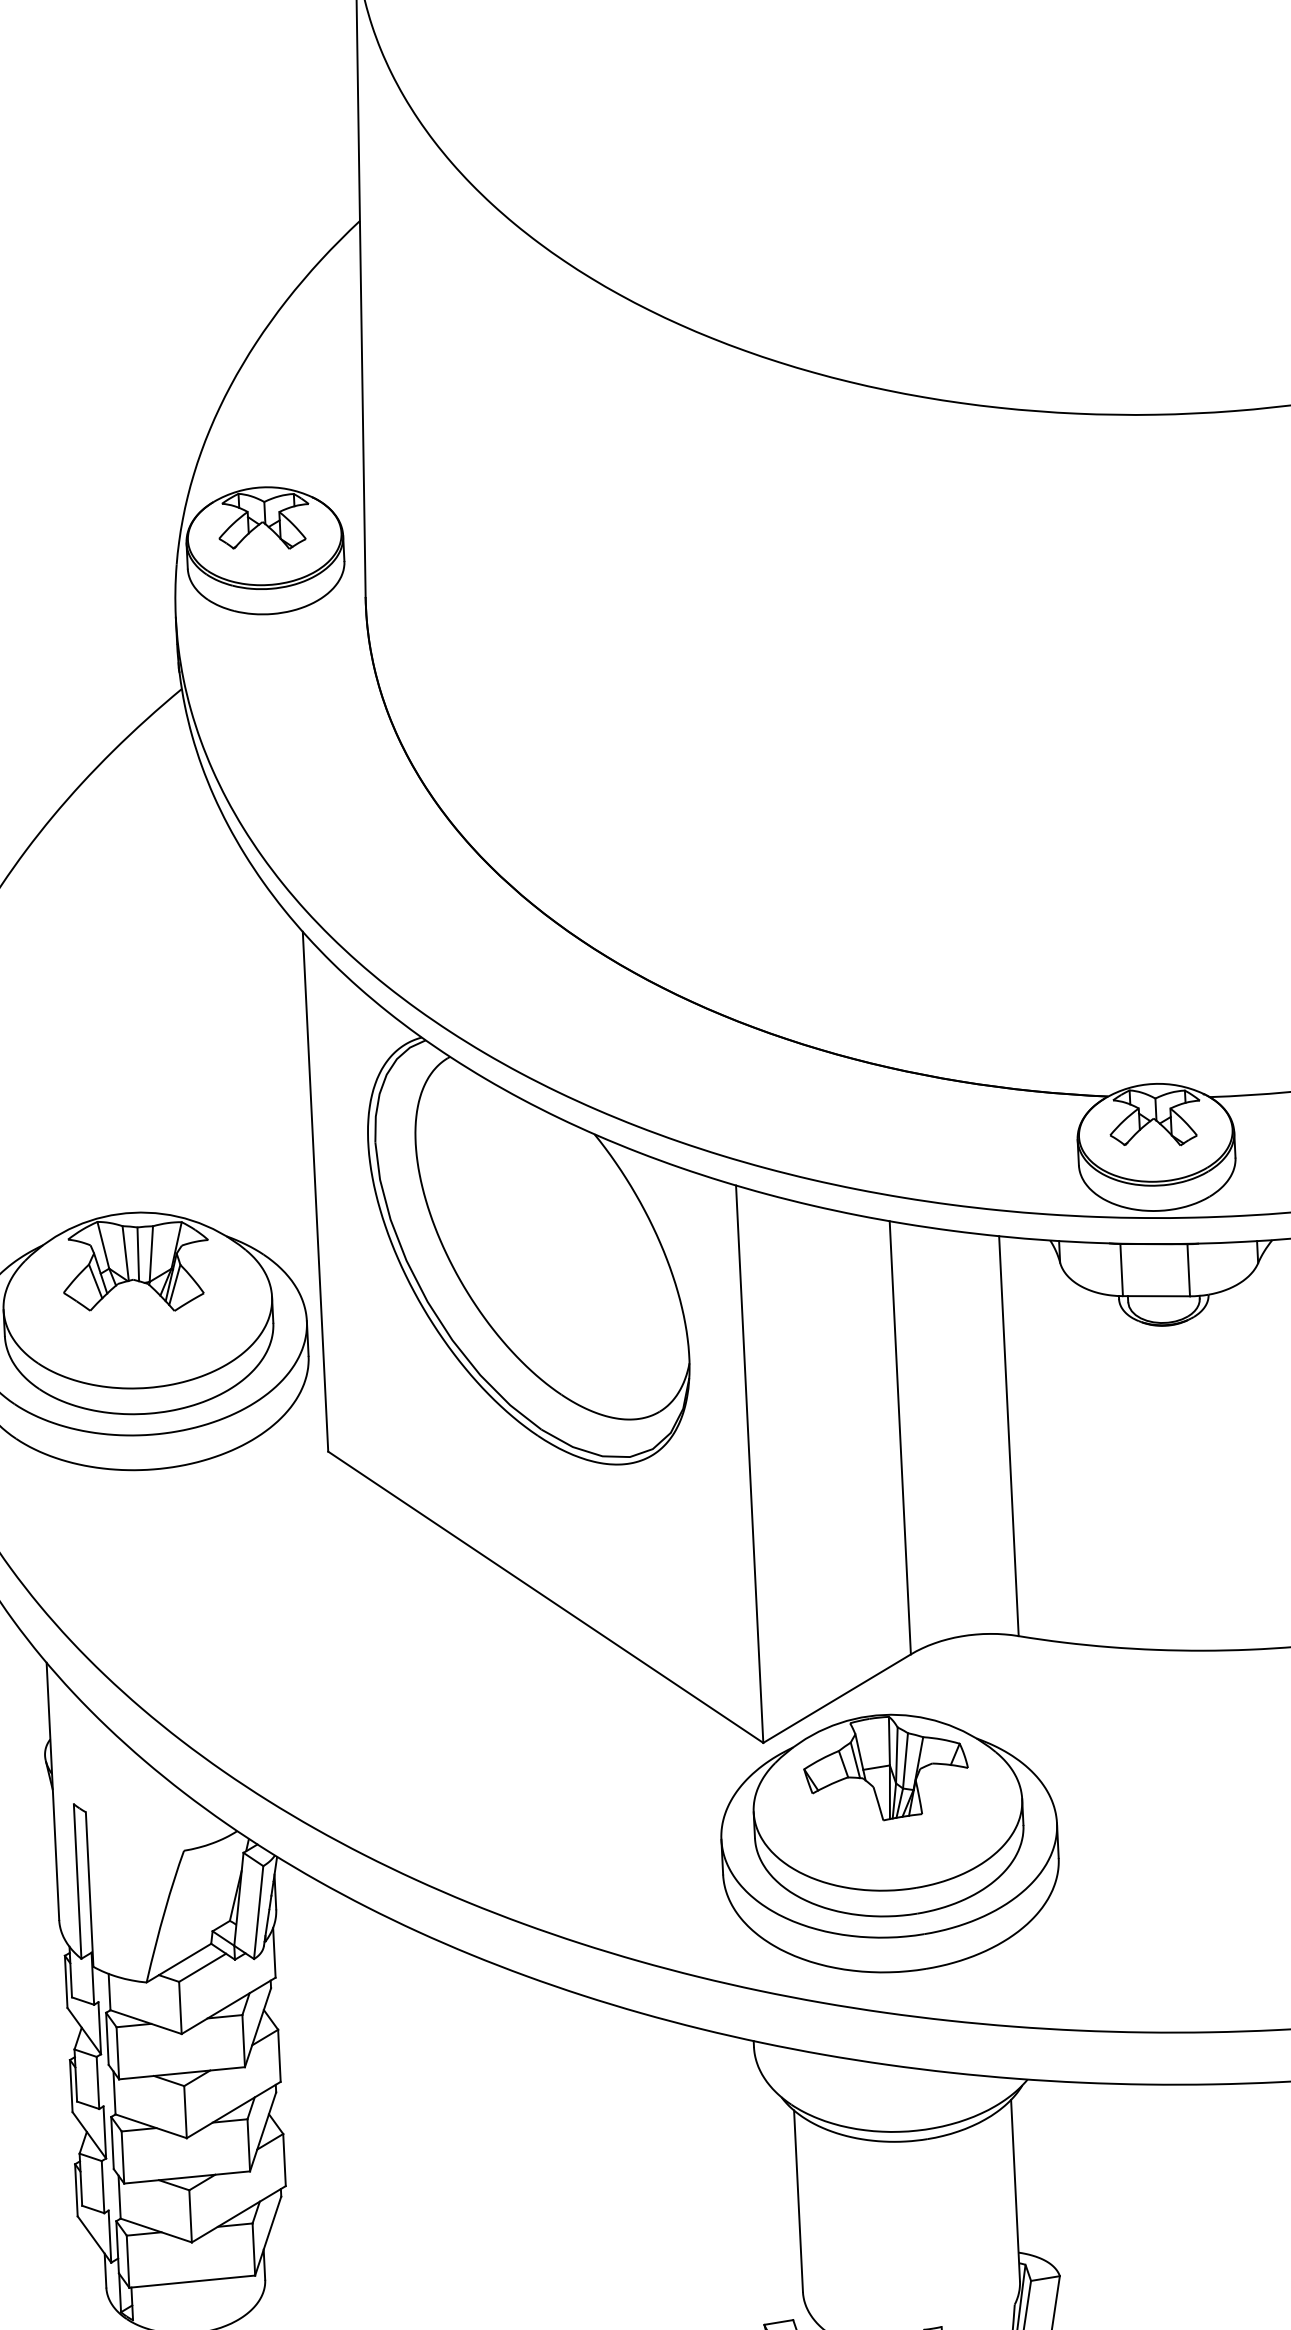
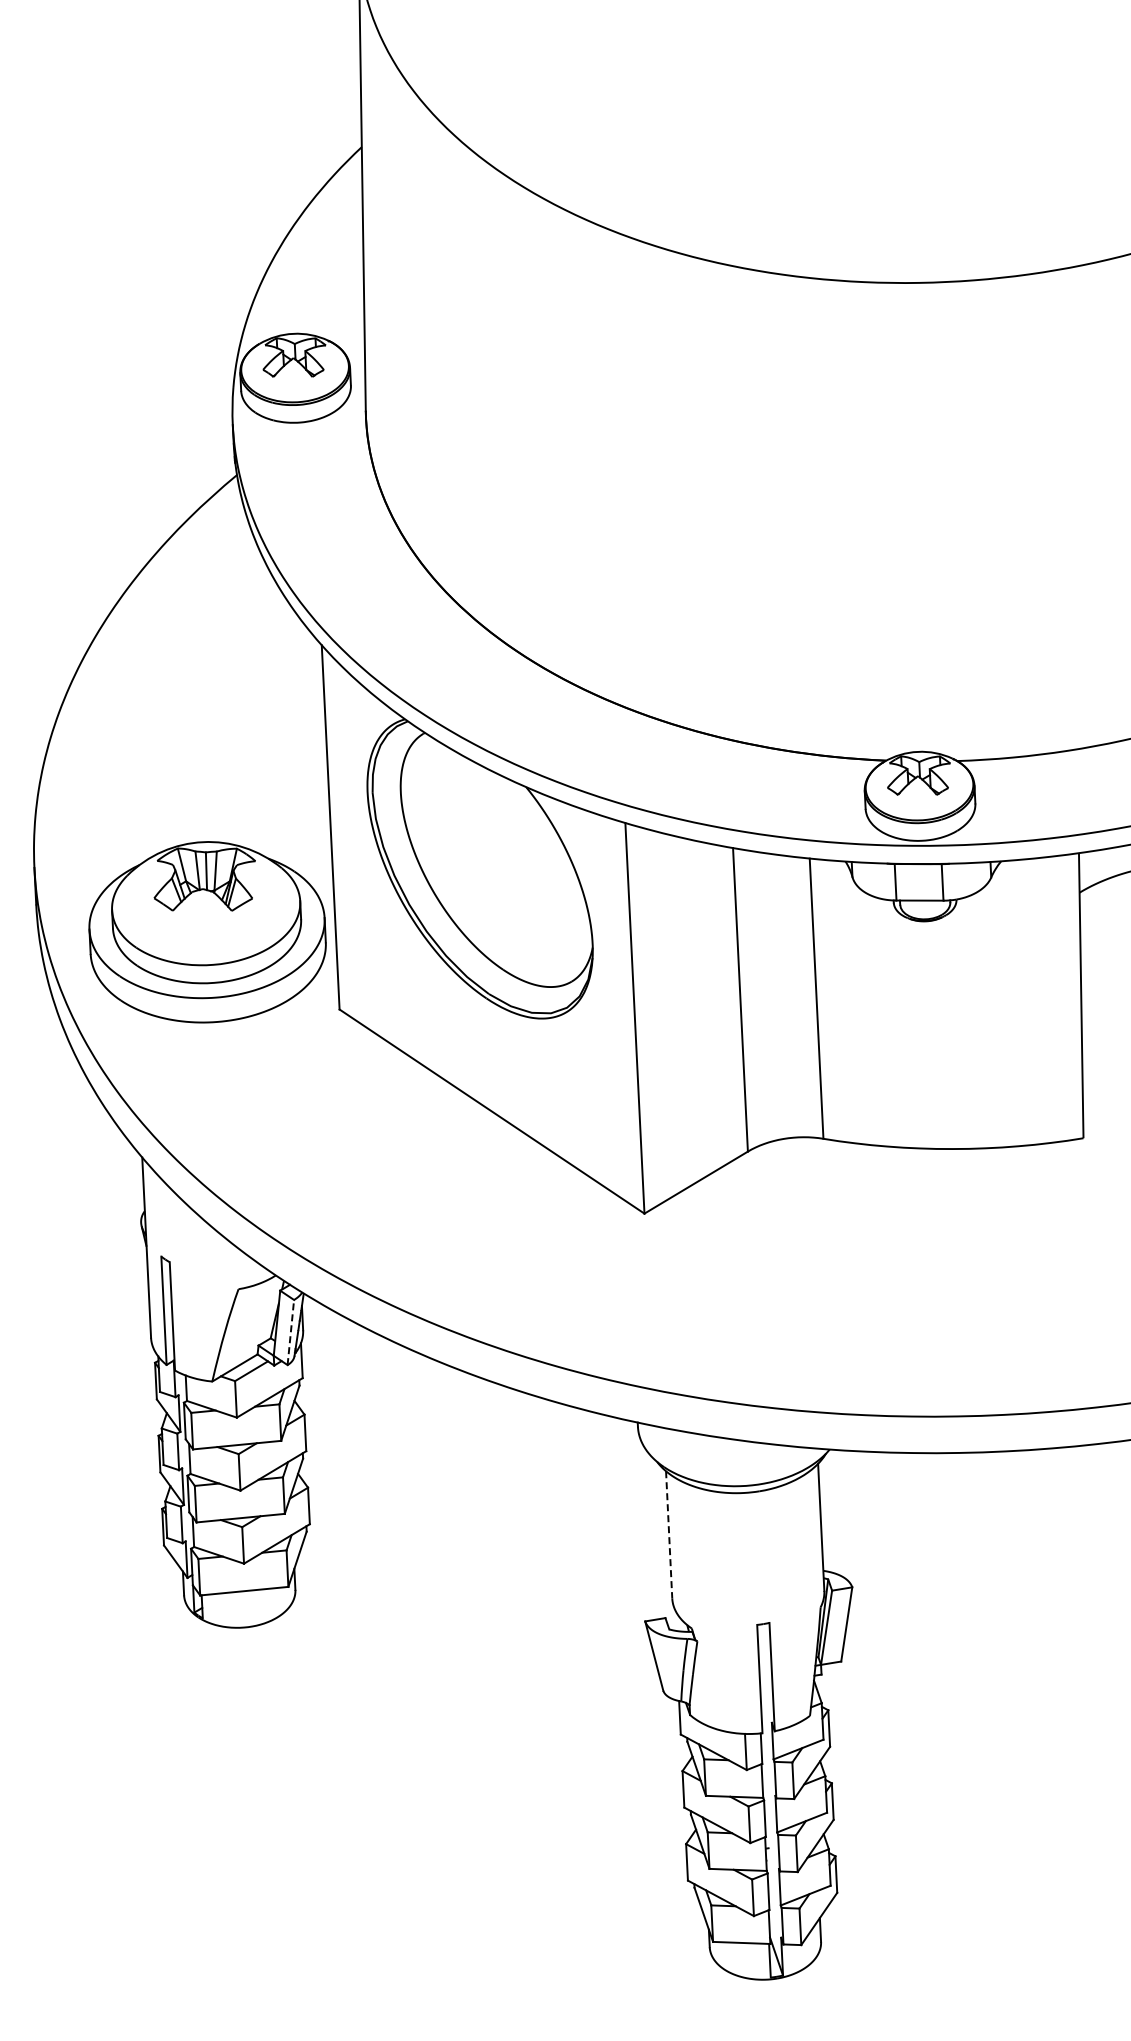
part: (890, 1844) -> (733, 1284), removed
line: (258, 1912) -> (290, 1332), solid -> dashed
line: (799, 2200) -> (669, 1534), solid -> dashed

